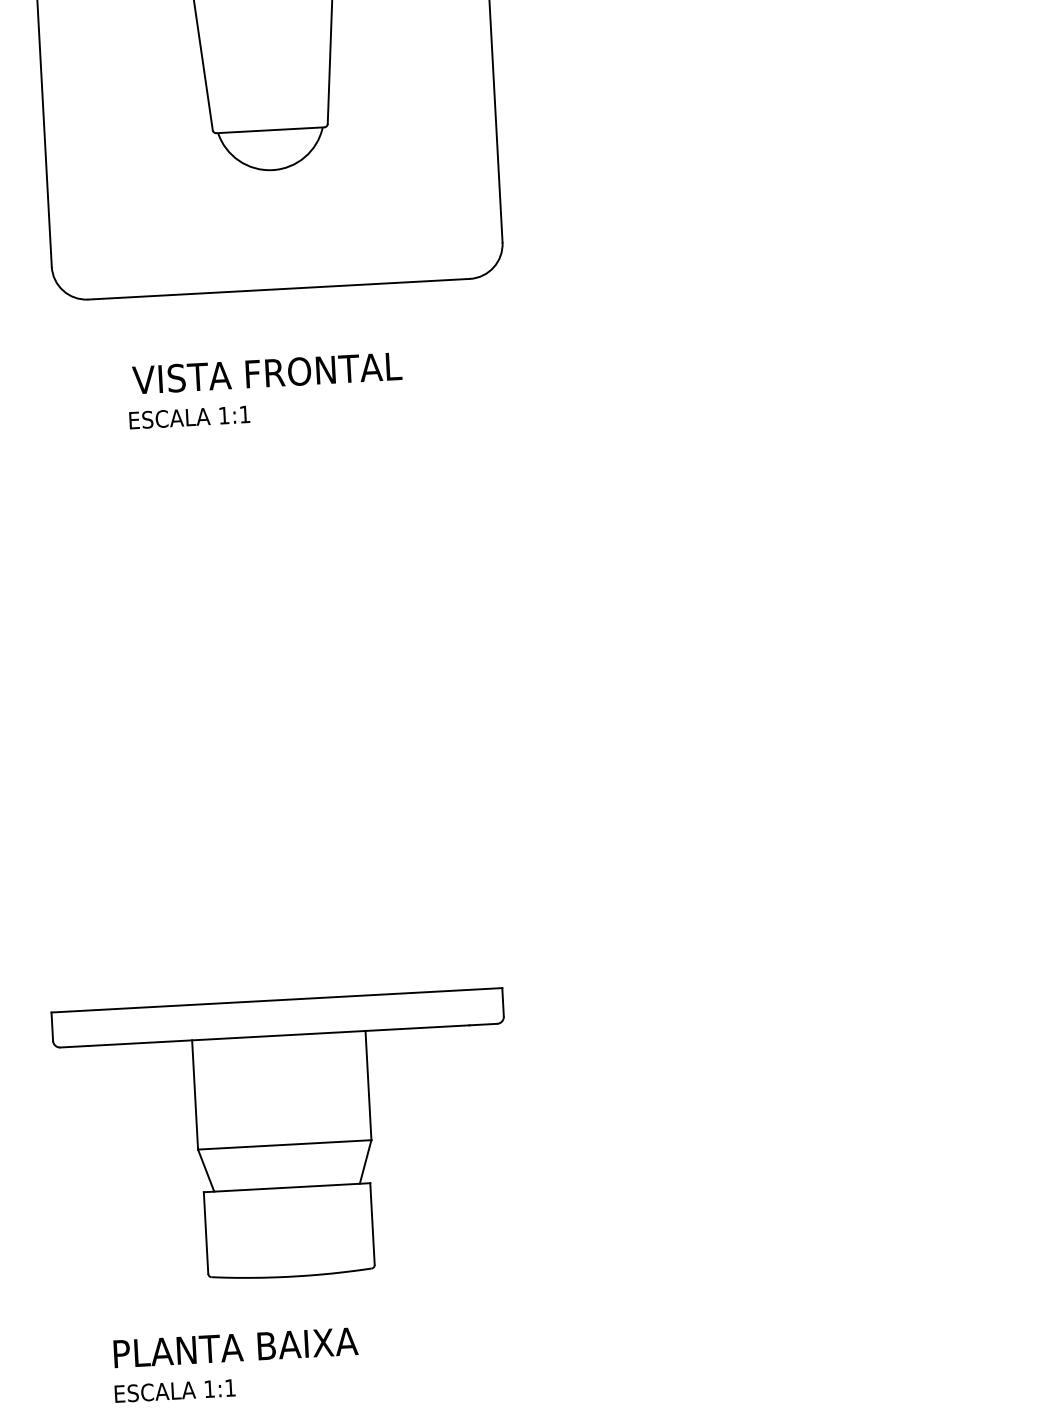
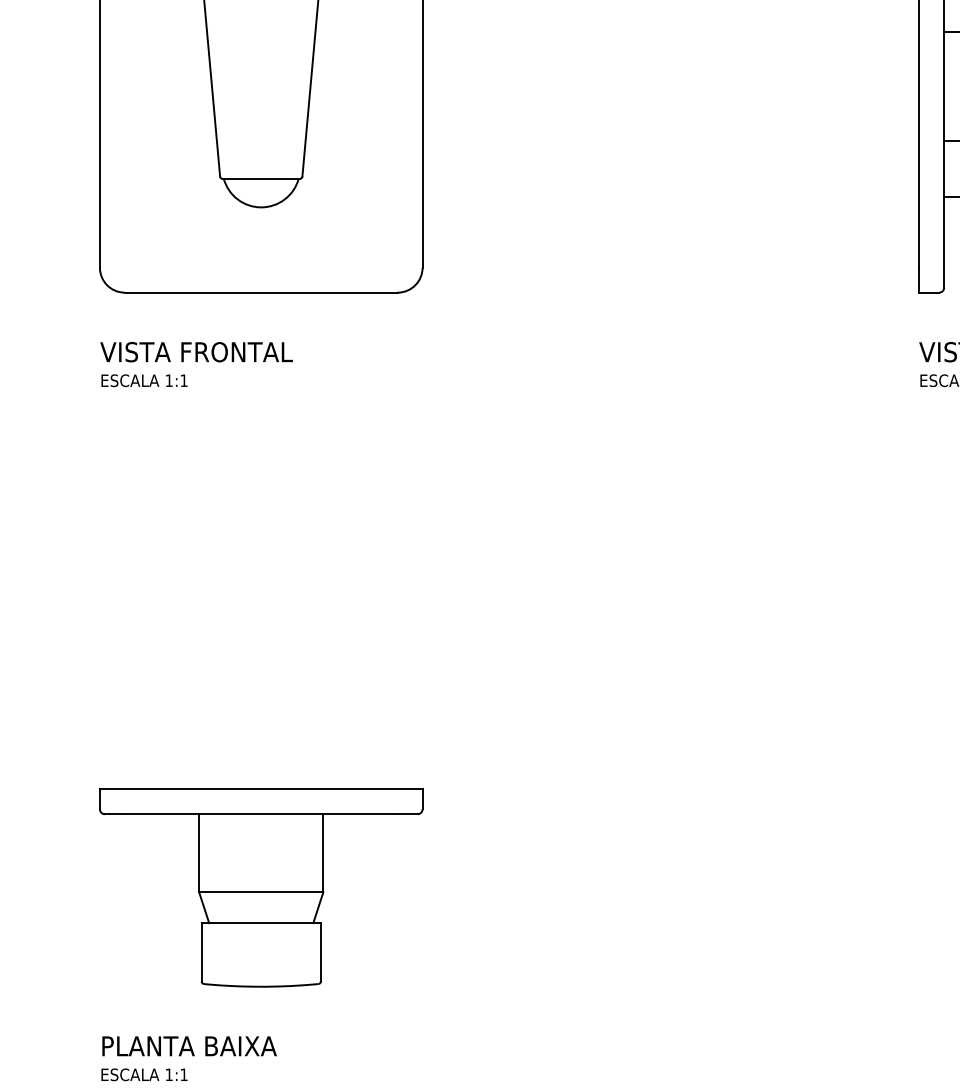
text: (267, 373) -> (196, 352), moved
text: (189, 417) -> (144, 380), moved
part: (284, 1137) -> (261, 887), moved

